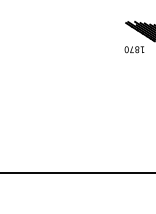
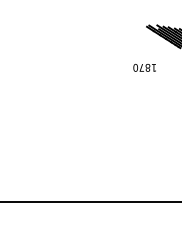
text: (134, 49) -> (144, 67), moved

